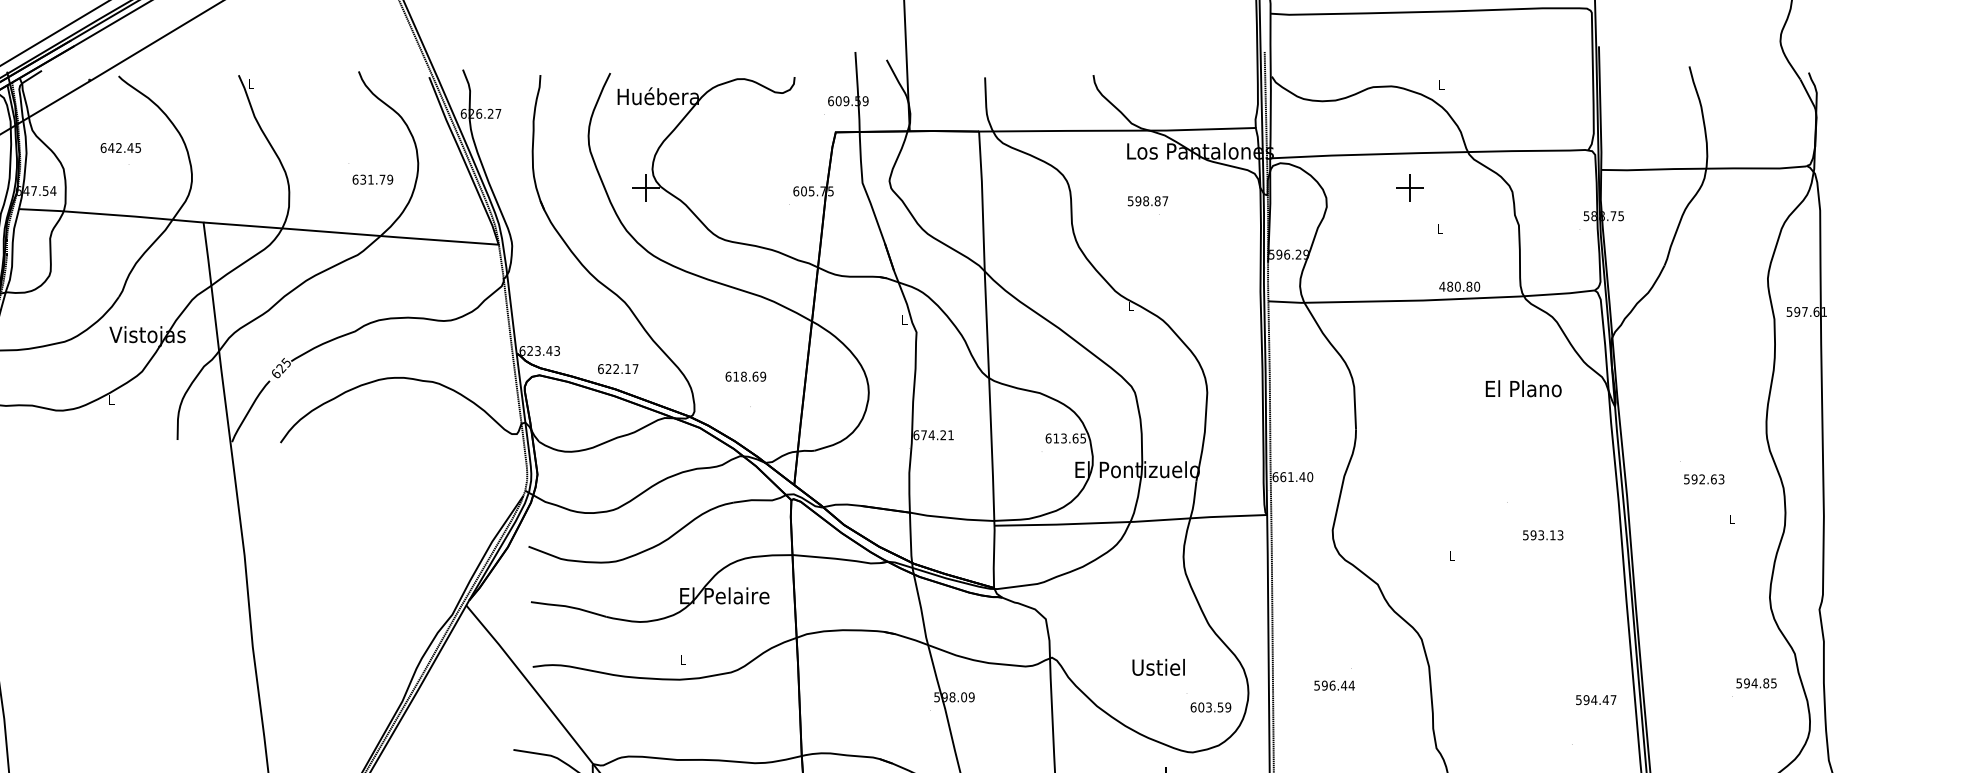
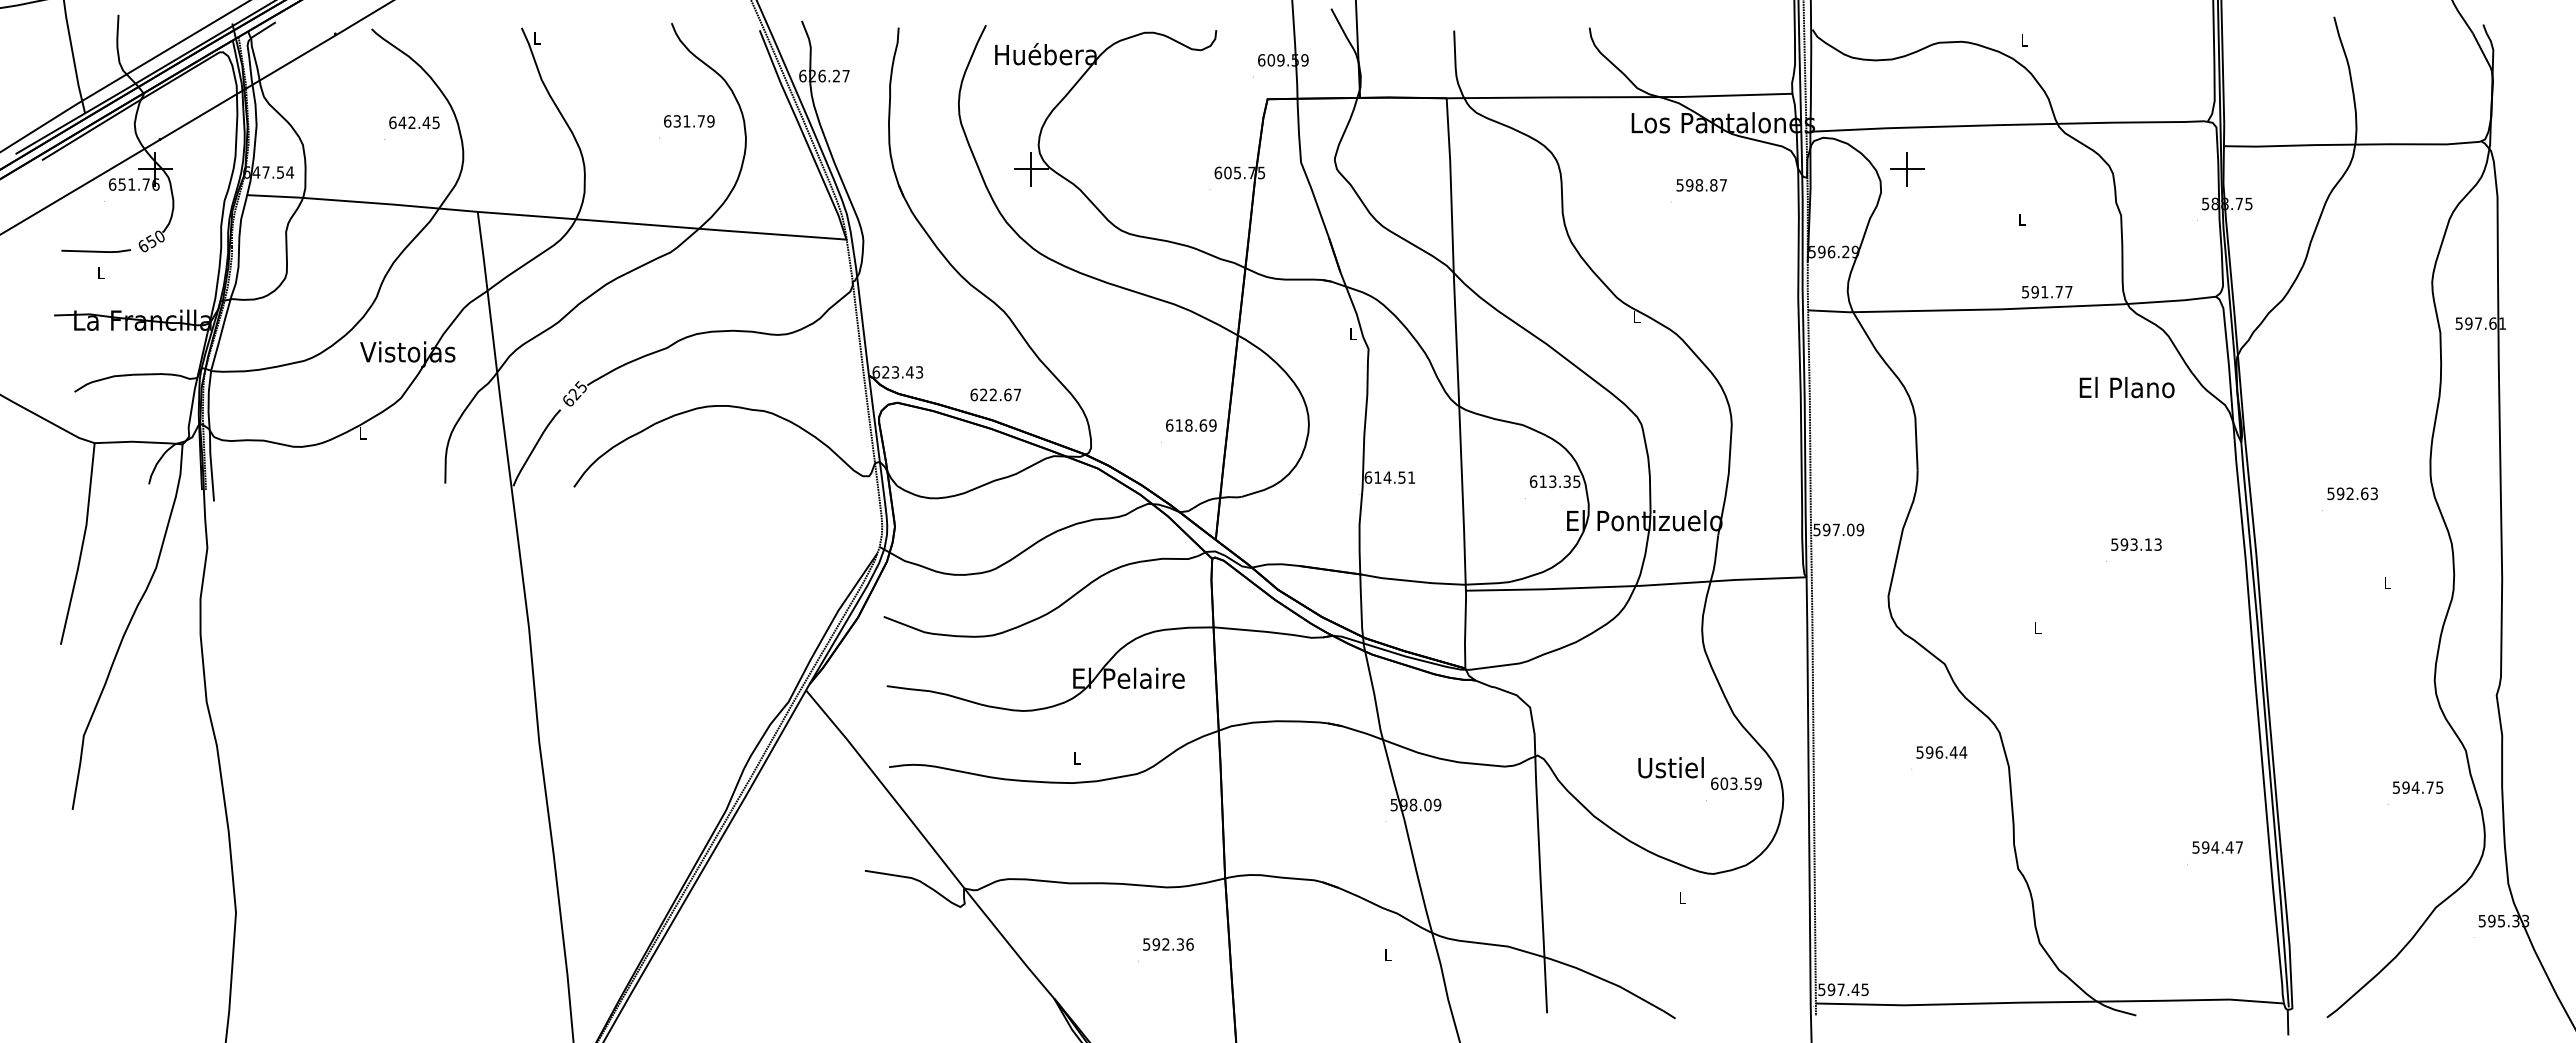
text: (120, 147) -> (414, 122), moved
text: (373, 179) -> (689, 121), moved
part: (1410, 188) -> (1907, 169), moved
text: (1147, 201) -> (1701, 185), moved
text: (1459, 286) -> (2046, 291), 480.80 -> 591.77
text: (627, 368) -> (1007, 394), 622.17 -> 622.67
text: (746, 376) -> (1191, 425), moved
text: (1523, 388) -> (2126, 387), moved
text: (933, 435) -> (1389, 477), 674.21 -> 614.51
text: (1075, 438) -> (1567, 481), 613.65 -> 613.35
text: (1292, 476) -> (1838, 529), 661.40 -> 597.09
text: (1704, 479) -> (2352, 493), moved
text: (1543, 535) -> (2136, 544), moved
text: (1765, 683) -> (2429, 787), 594.85 -> 594.75
text: (1334, 685) -> (1941, 752), moved
text: (1596, 700) -> (2217, 847), moved
text: (1211, 707) -> (1736, 783), moved

